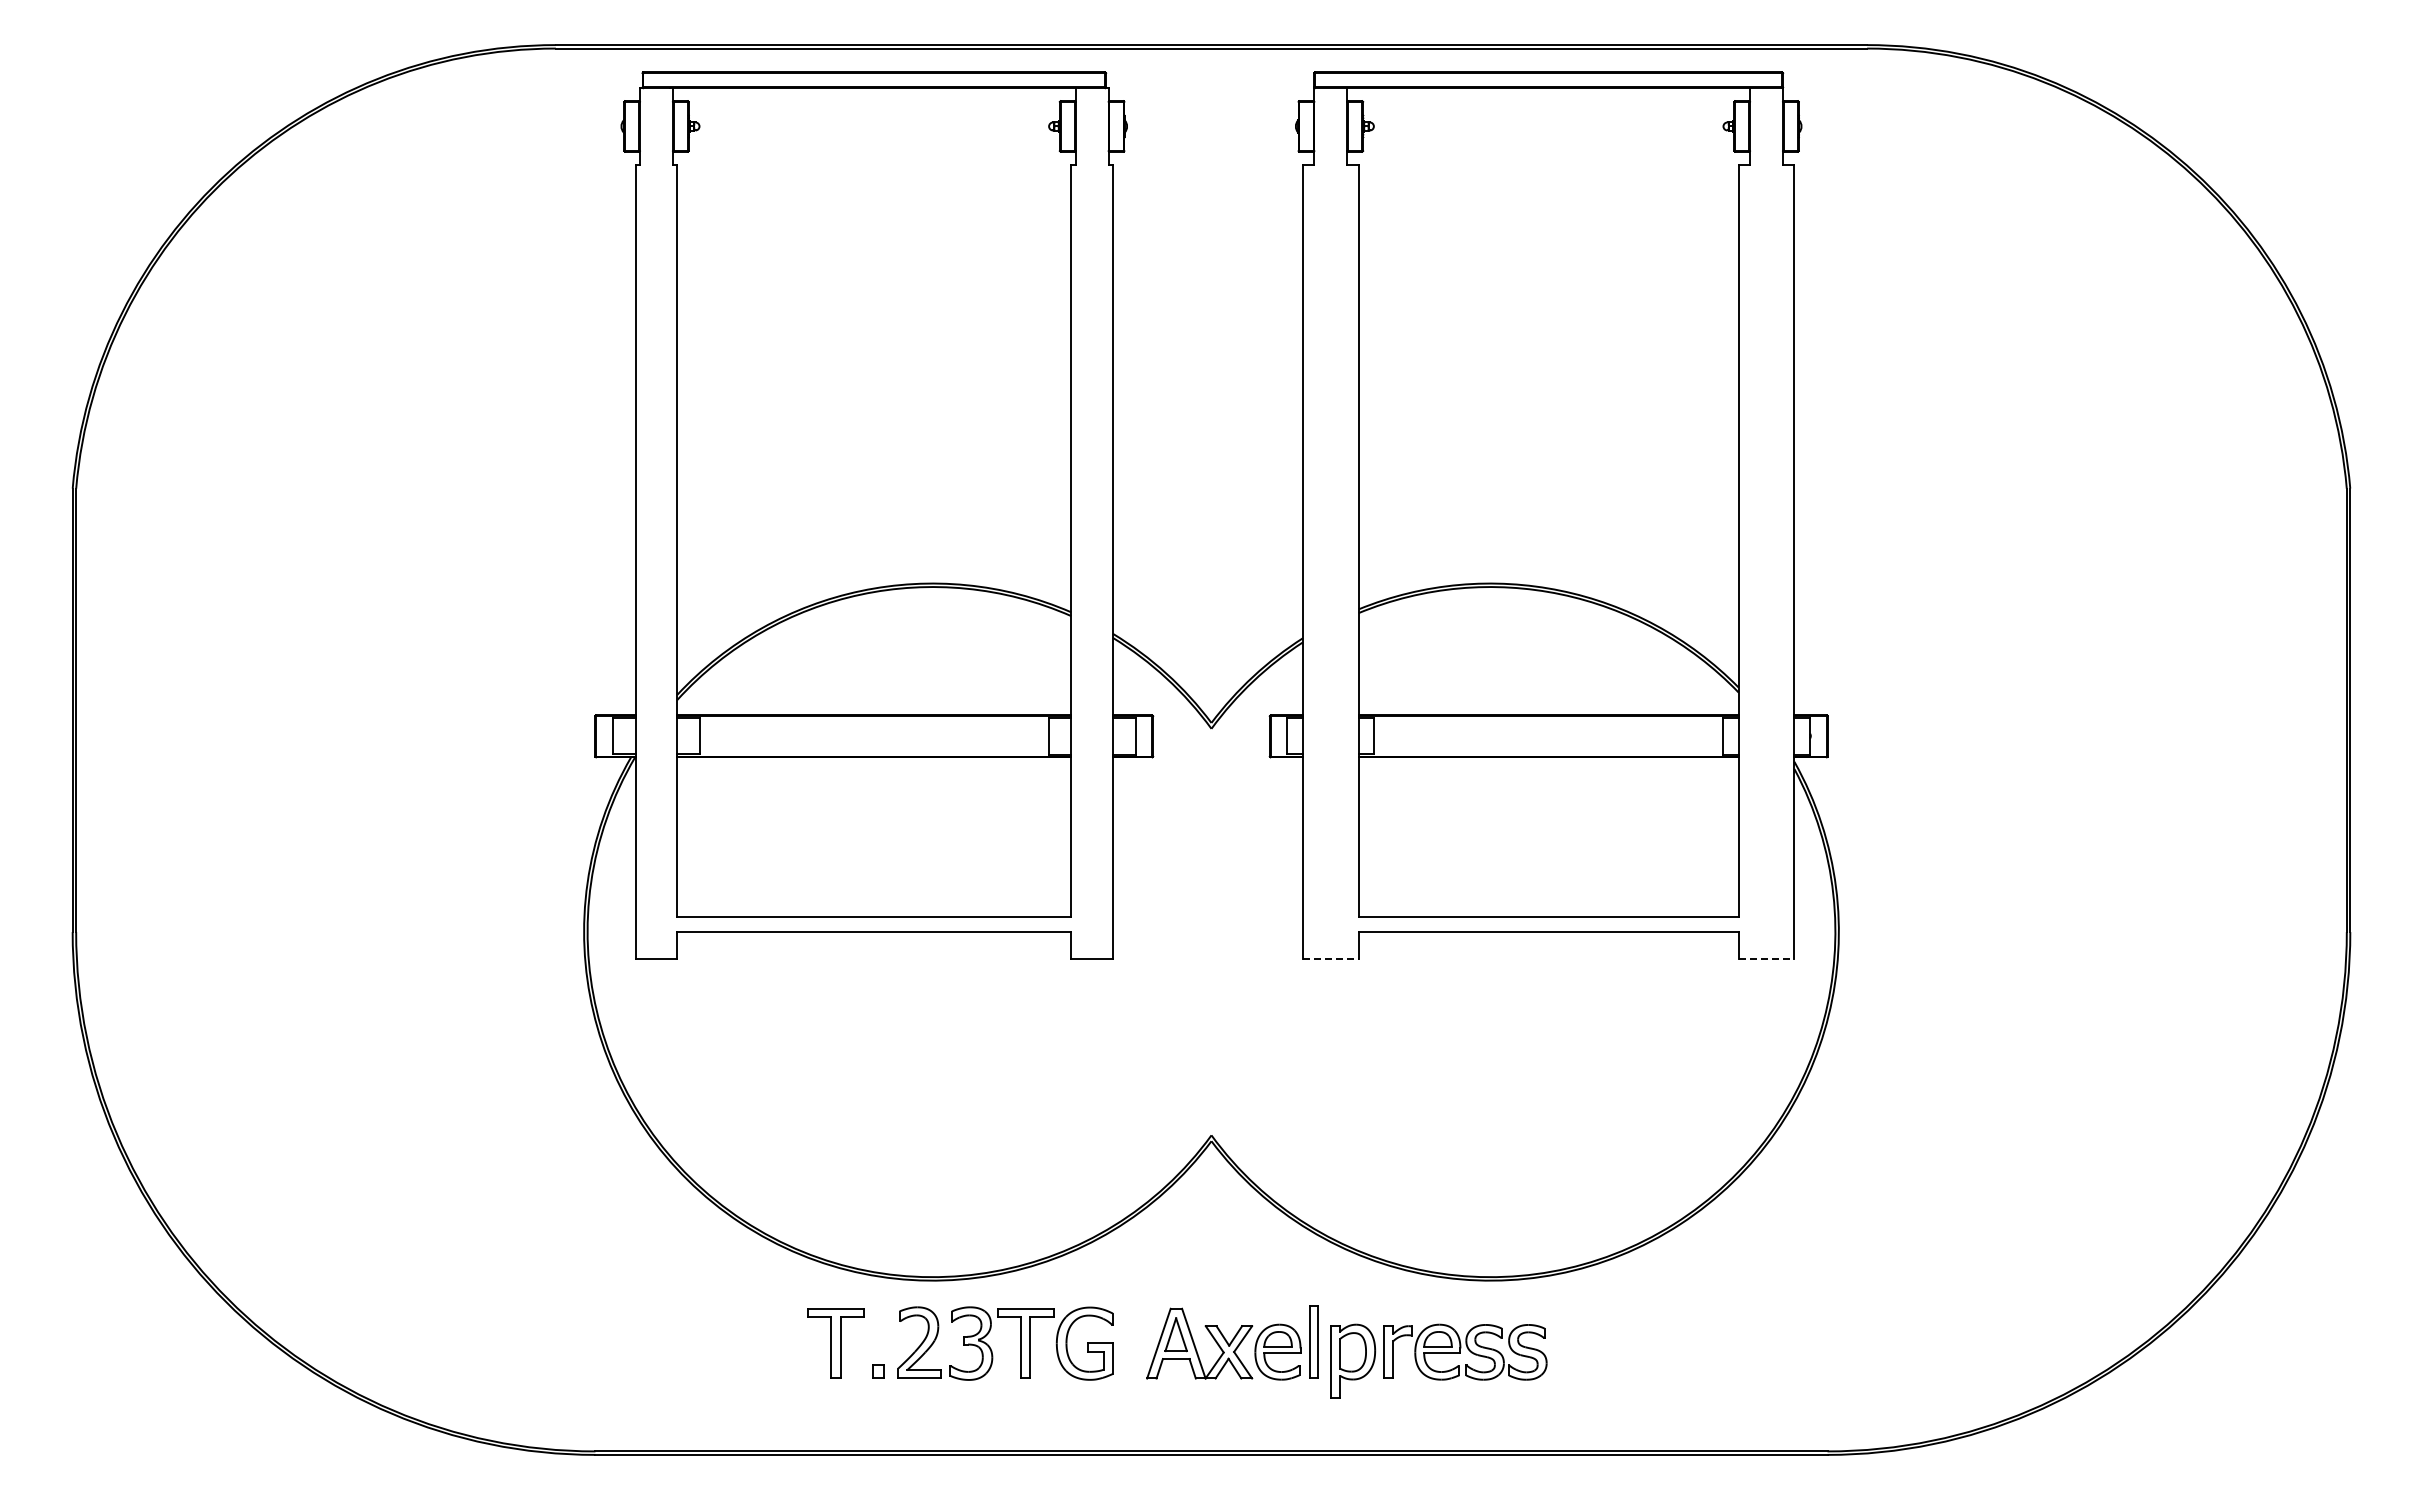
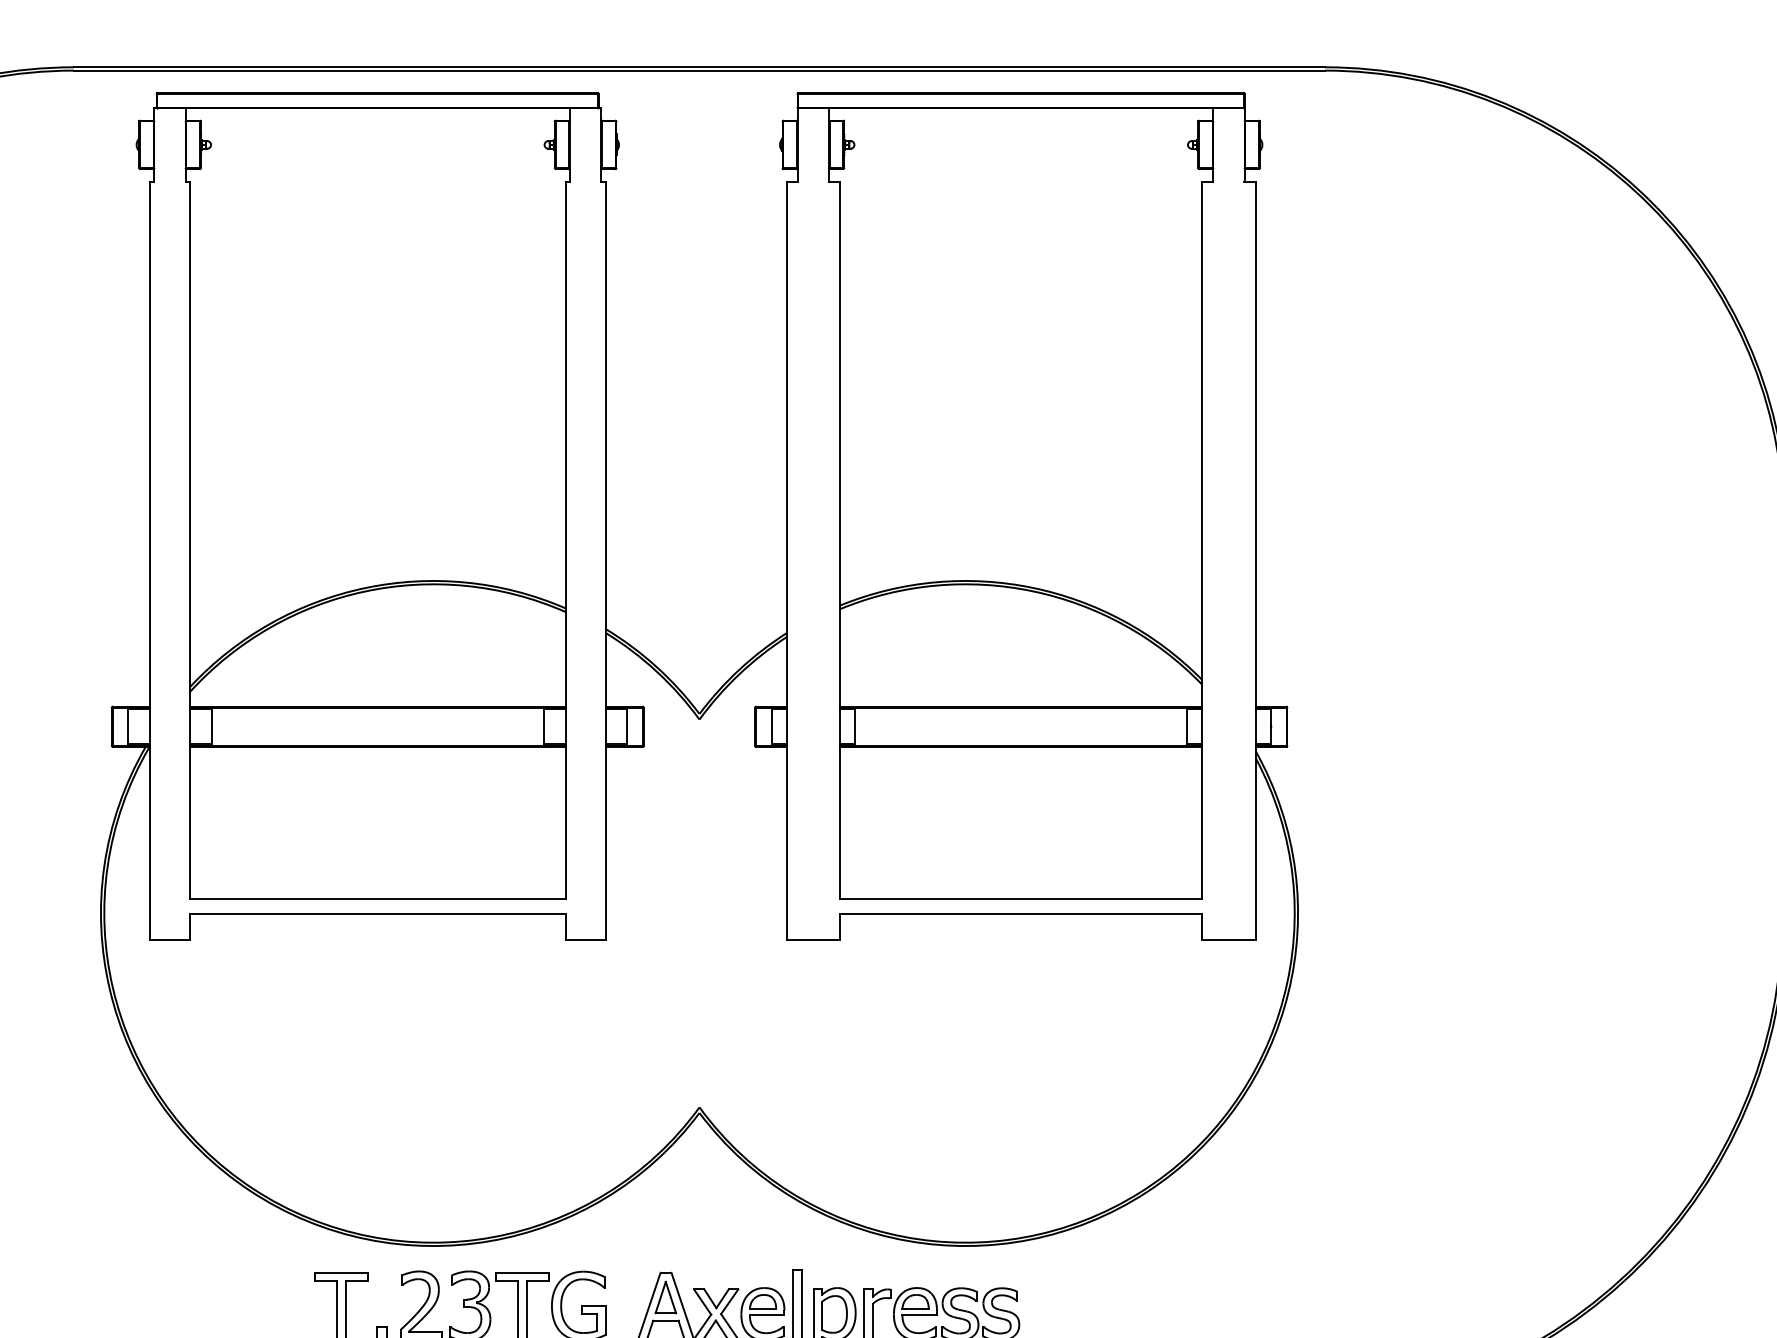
line: (1330, 959) -> (813, 939), dashed -> solid
line: (1766, 959) -> (1228, 939), dashed -> solid

